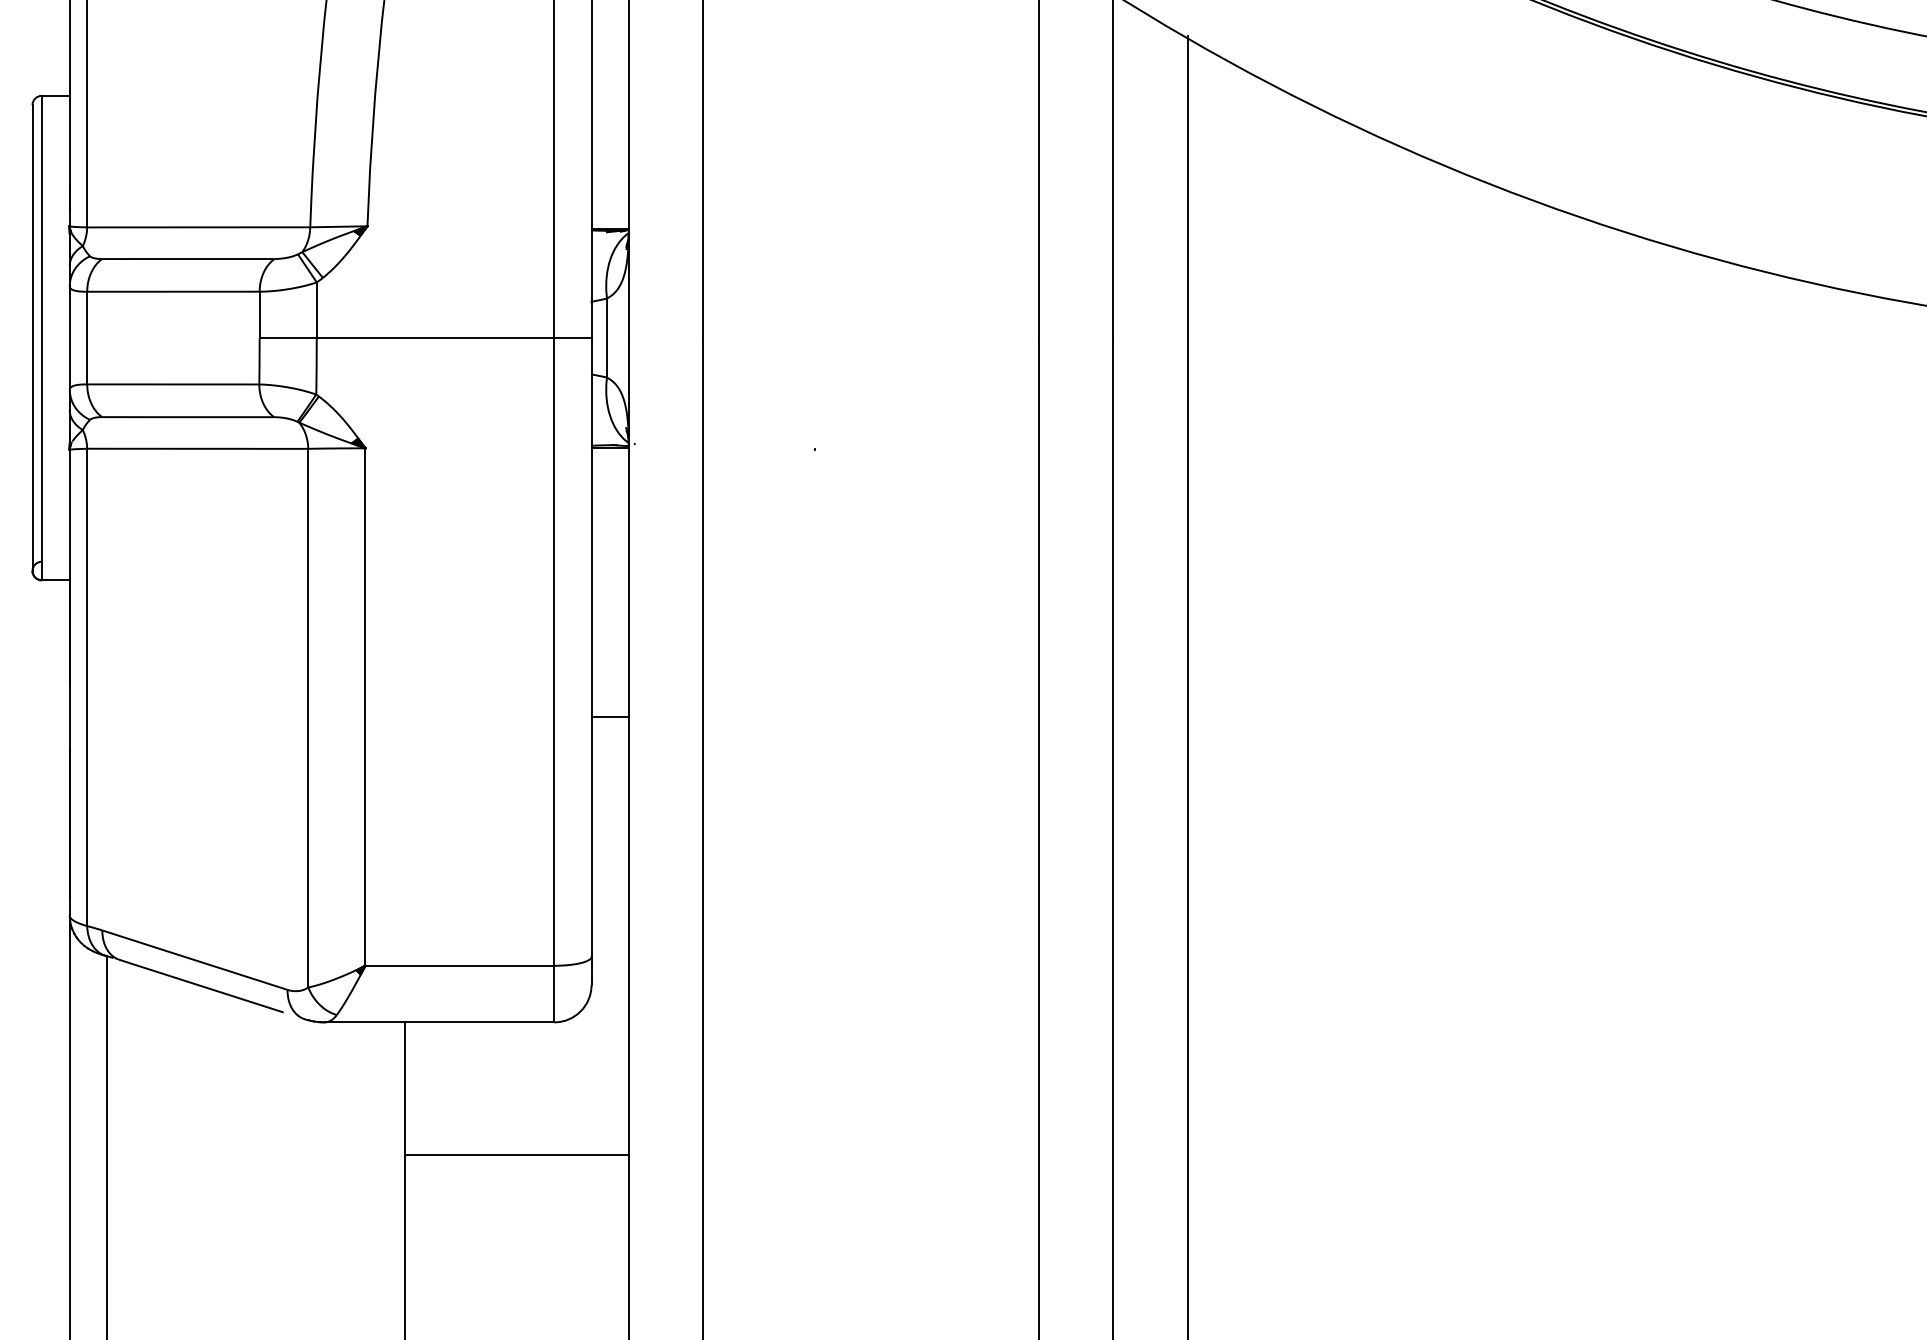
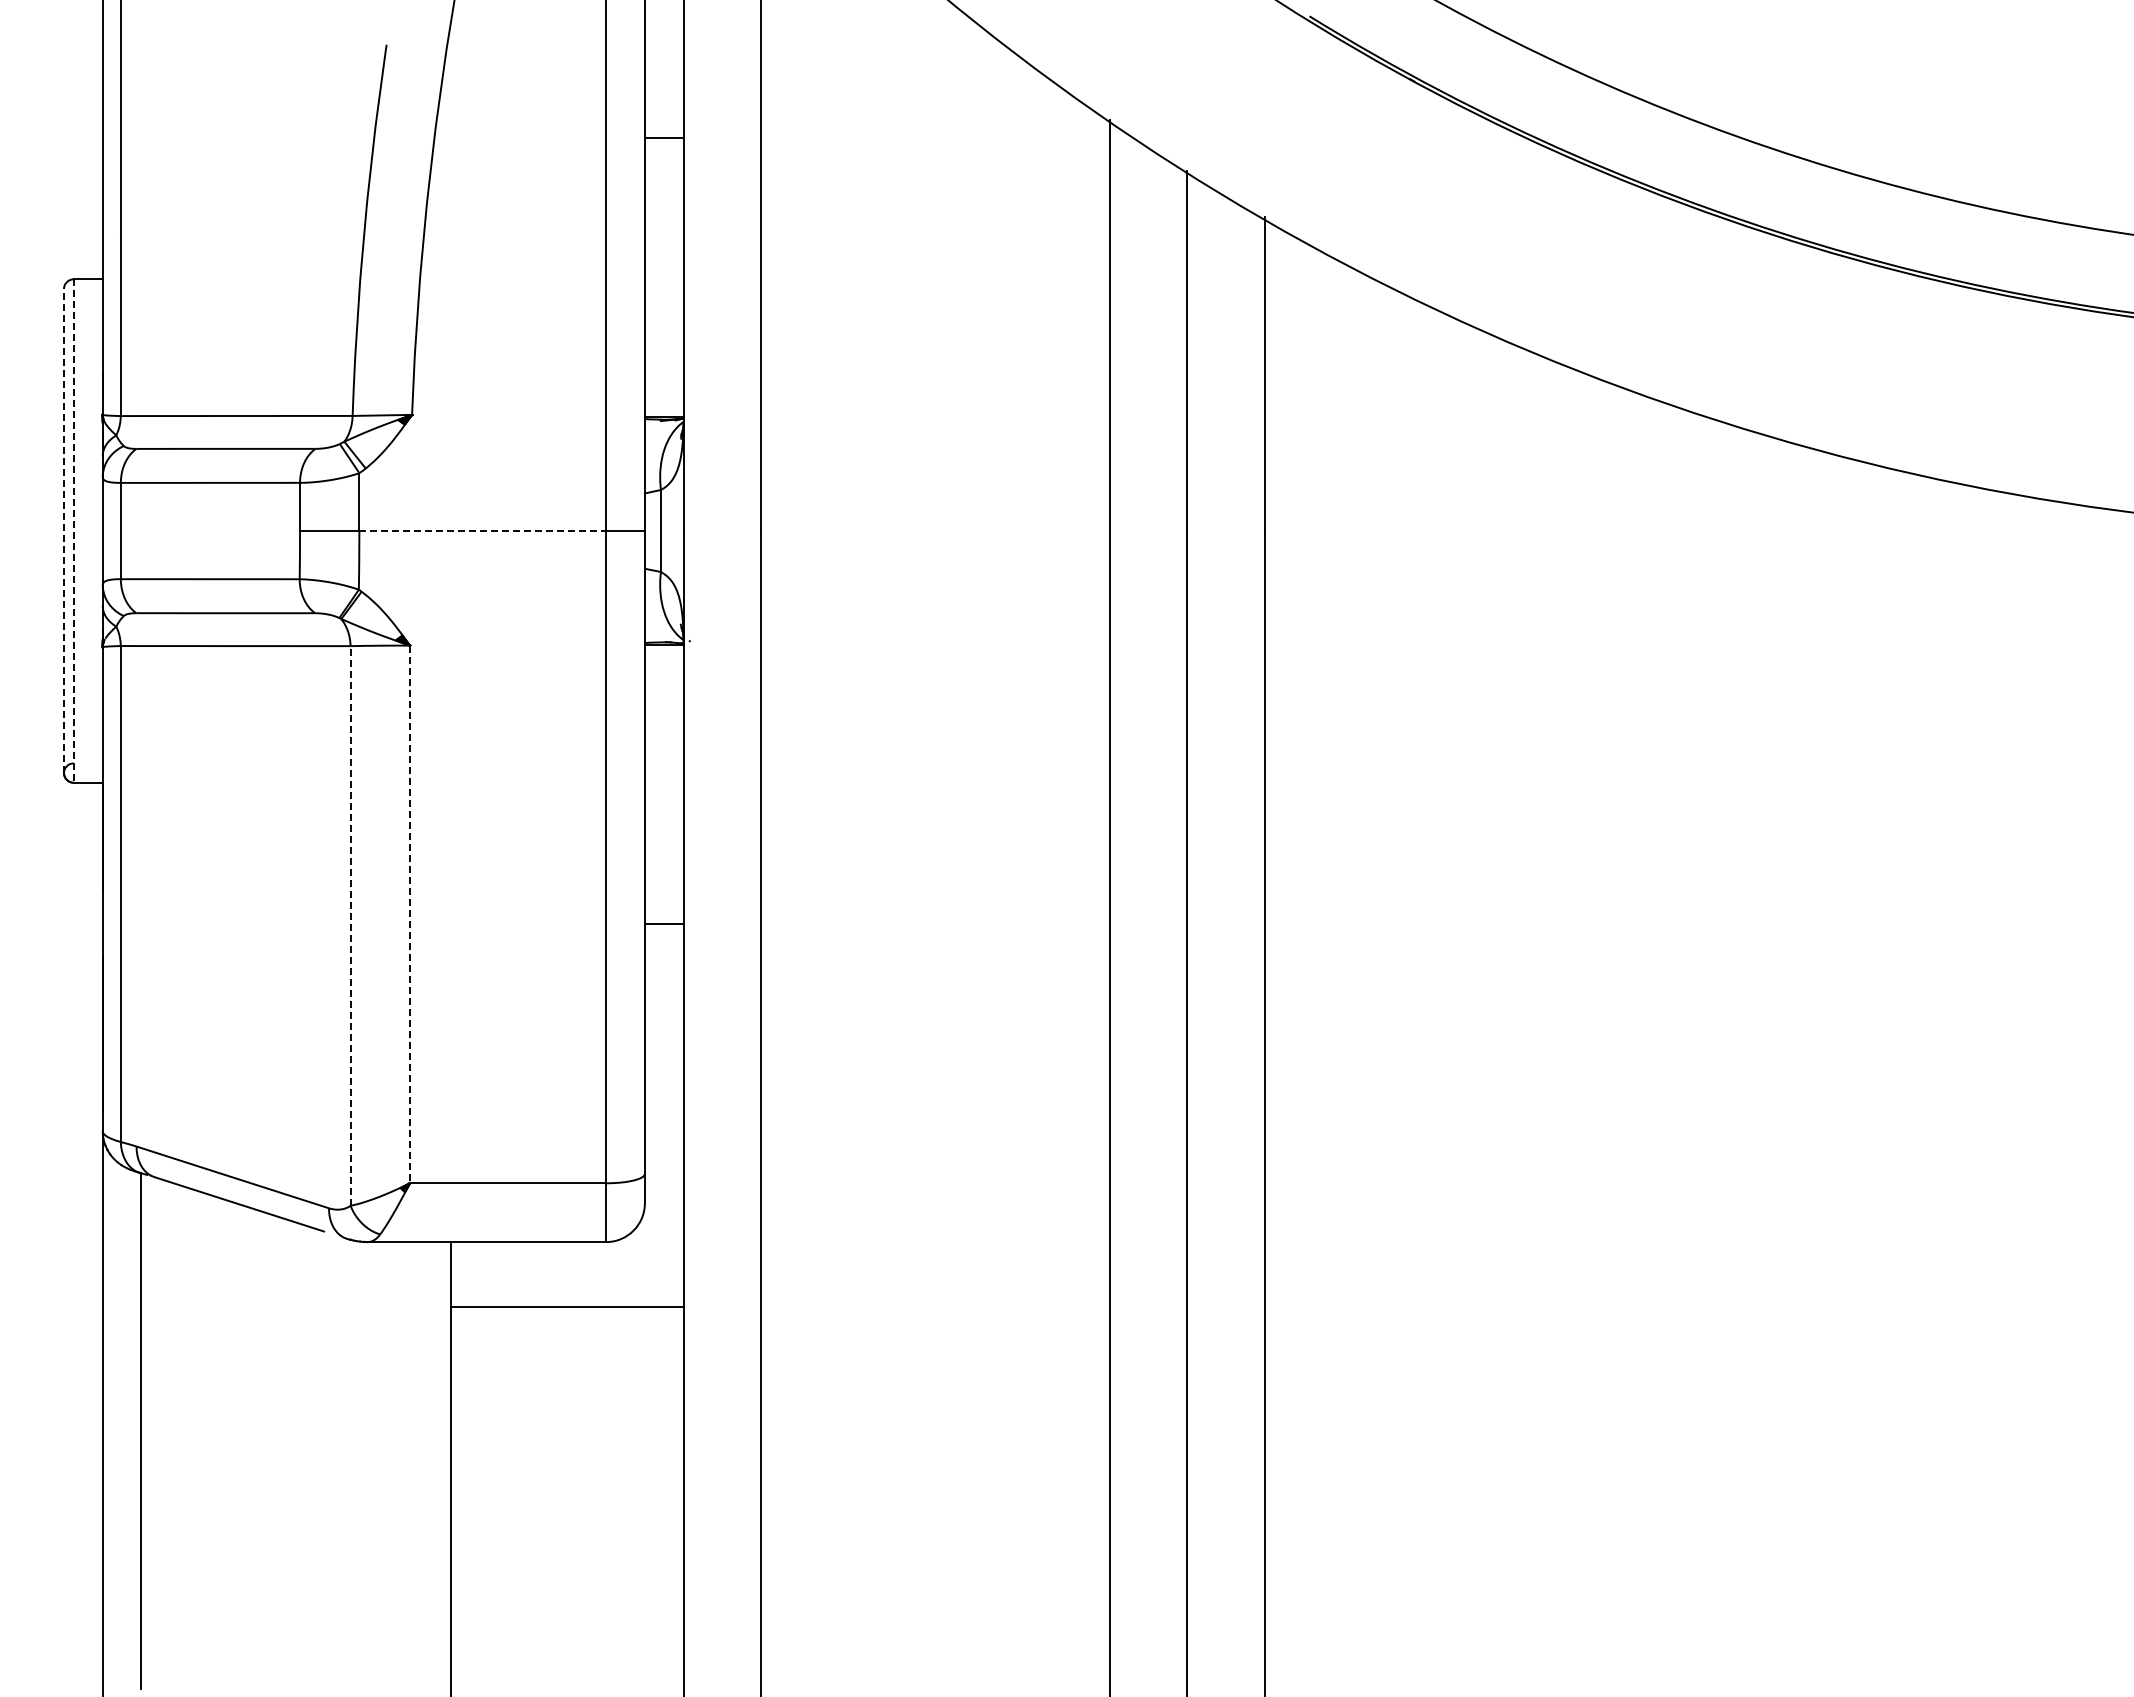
line: (32, 337) -> (64, 530), solid -> dashed
line: (41, 338) -> (73, 531), solid -> dashed
line: (436, 338) -> (483, 531), solid -> dashed
line: (365, 707) -> (409, 914), solid -> dashed
line: (308, 717) -> (350, 925), solid -> dashed
line: (517, 1154) -> (567, 1307), moved

